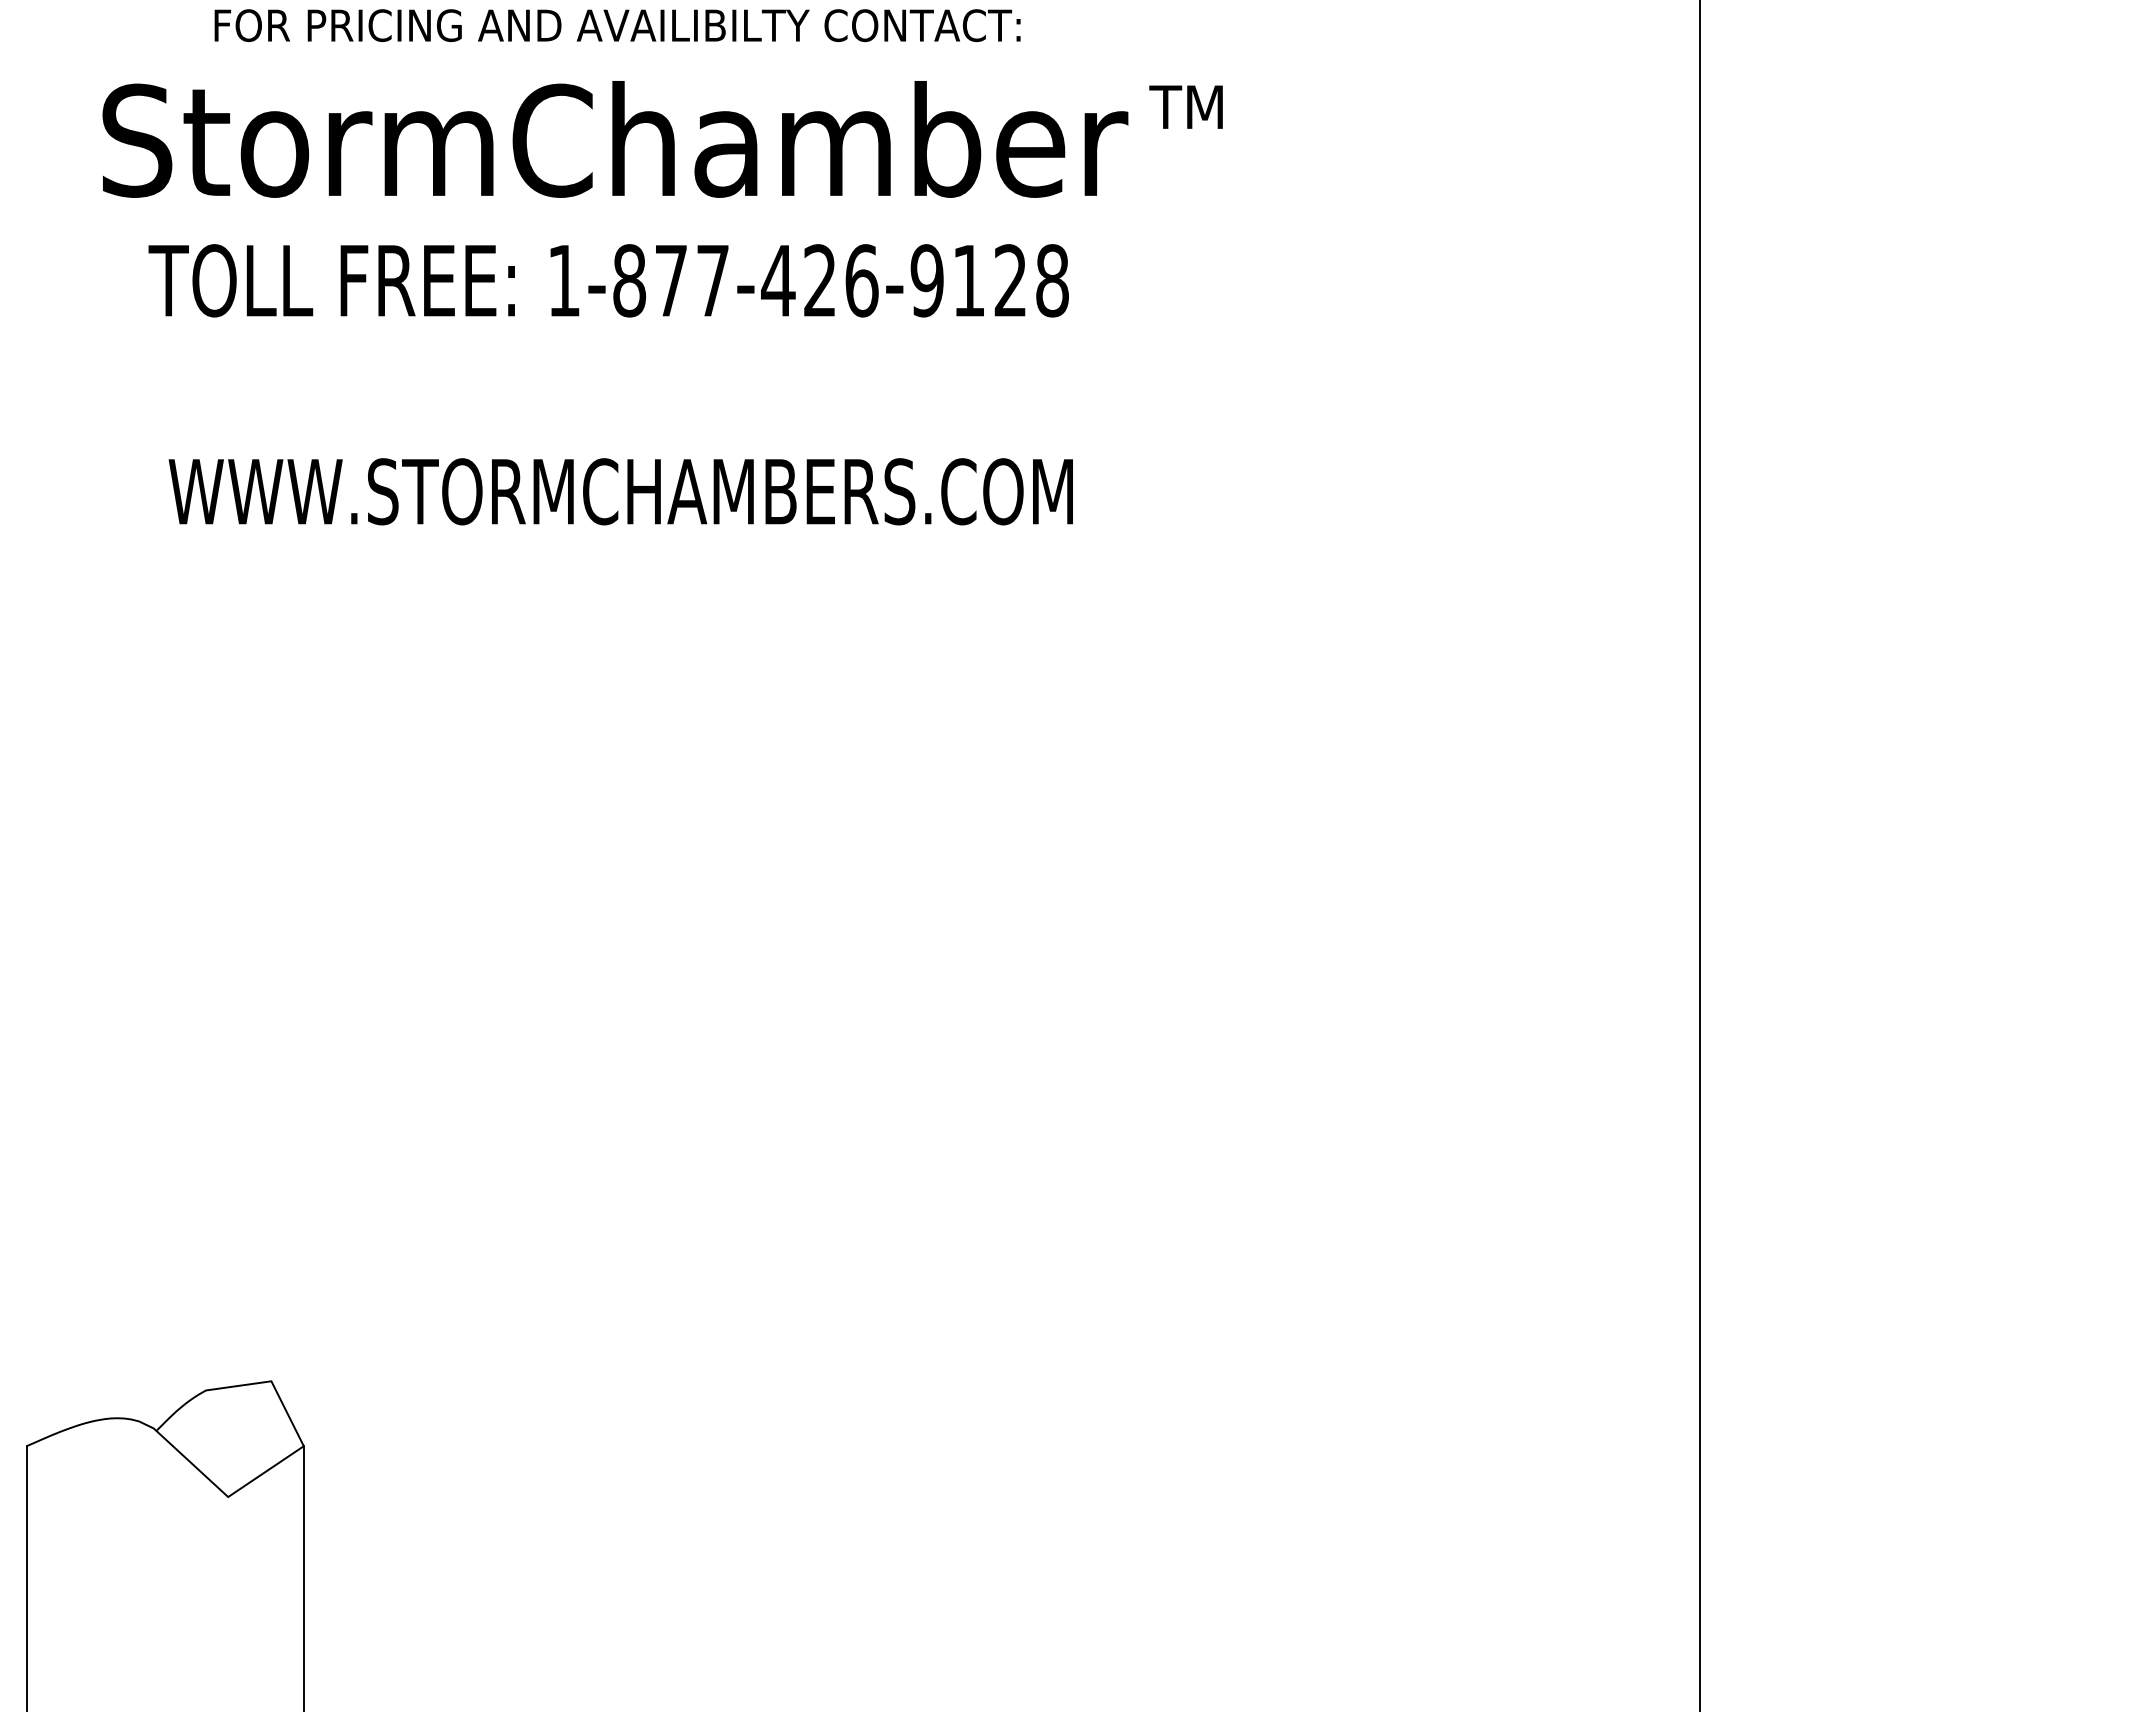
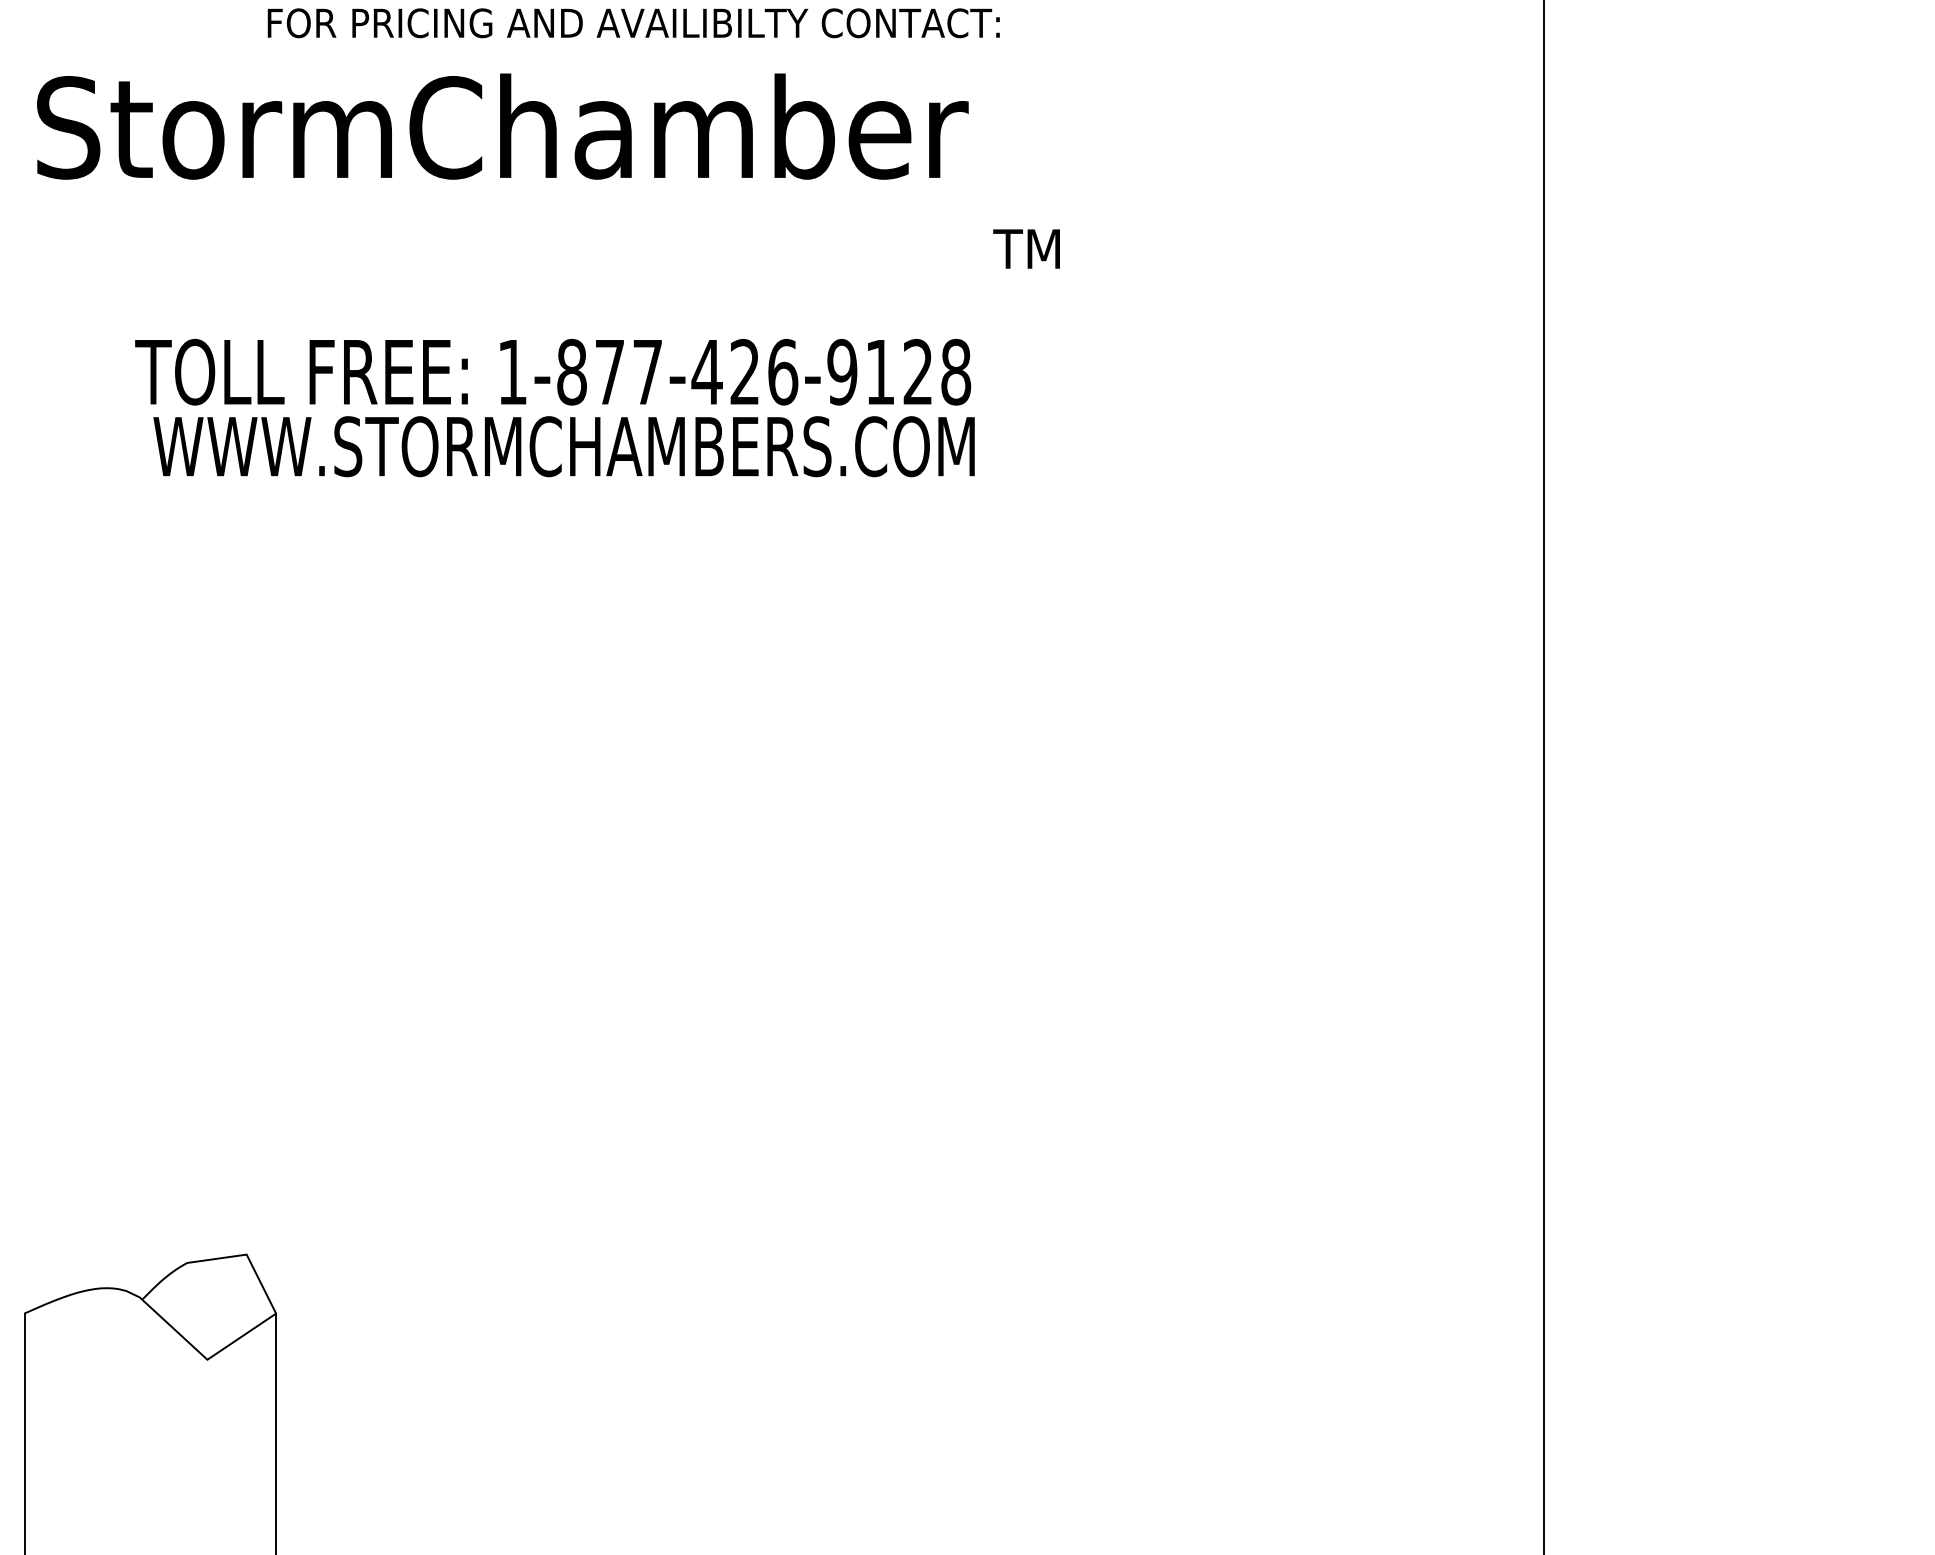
text: (617, 25) -> (633, 23), moved
text: (1185, 106) -> (1026, 248), moved
text: (615, 139) -> (502, 126), moved
text: (608, 280) -> (552, 371), moved

